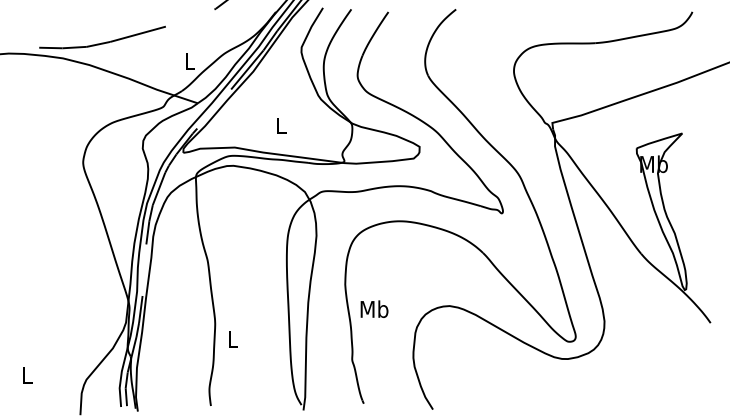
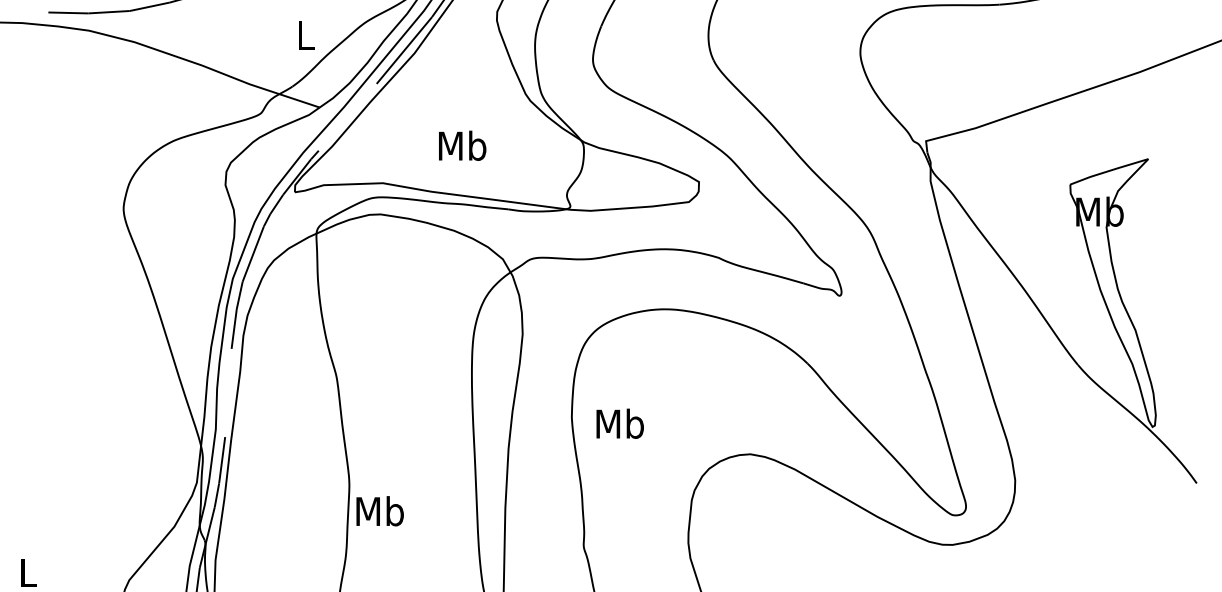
text: (281, 125) -> (462, 145), L -> Mb
text: (374, 308) -> (620, 422), moved
text: (233, 339) -> (380, 511), L -> Mb

